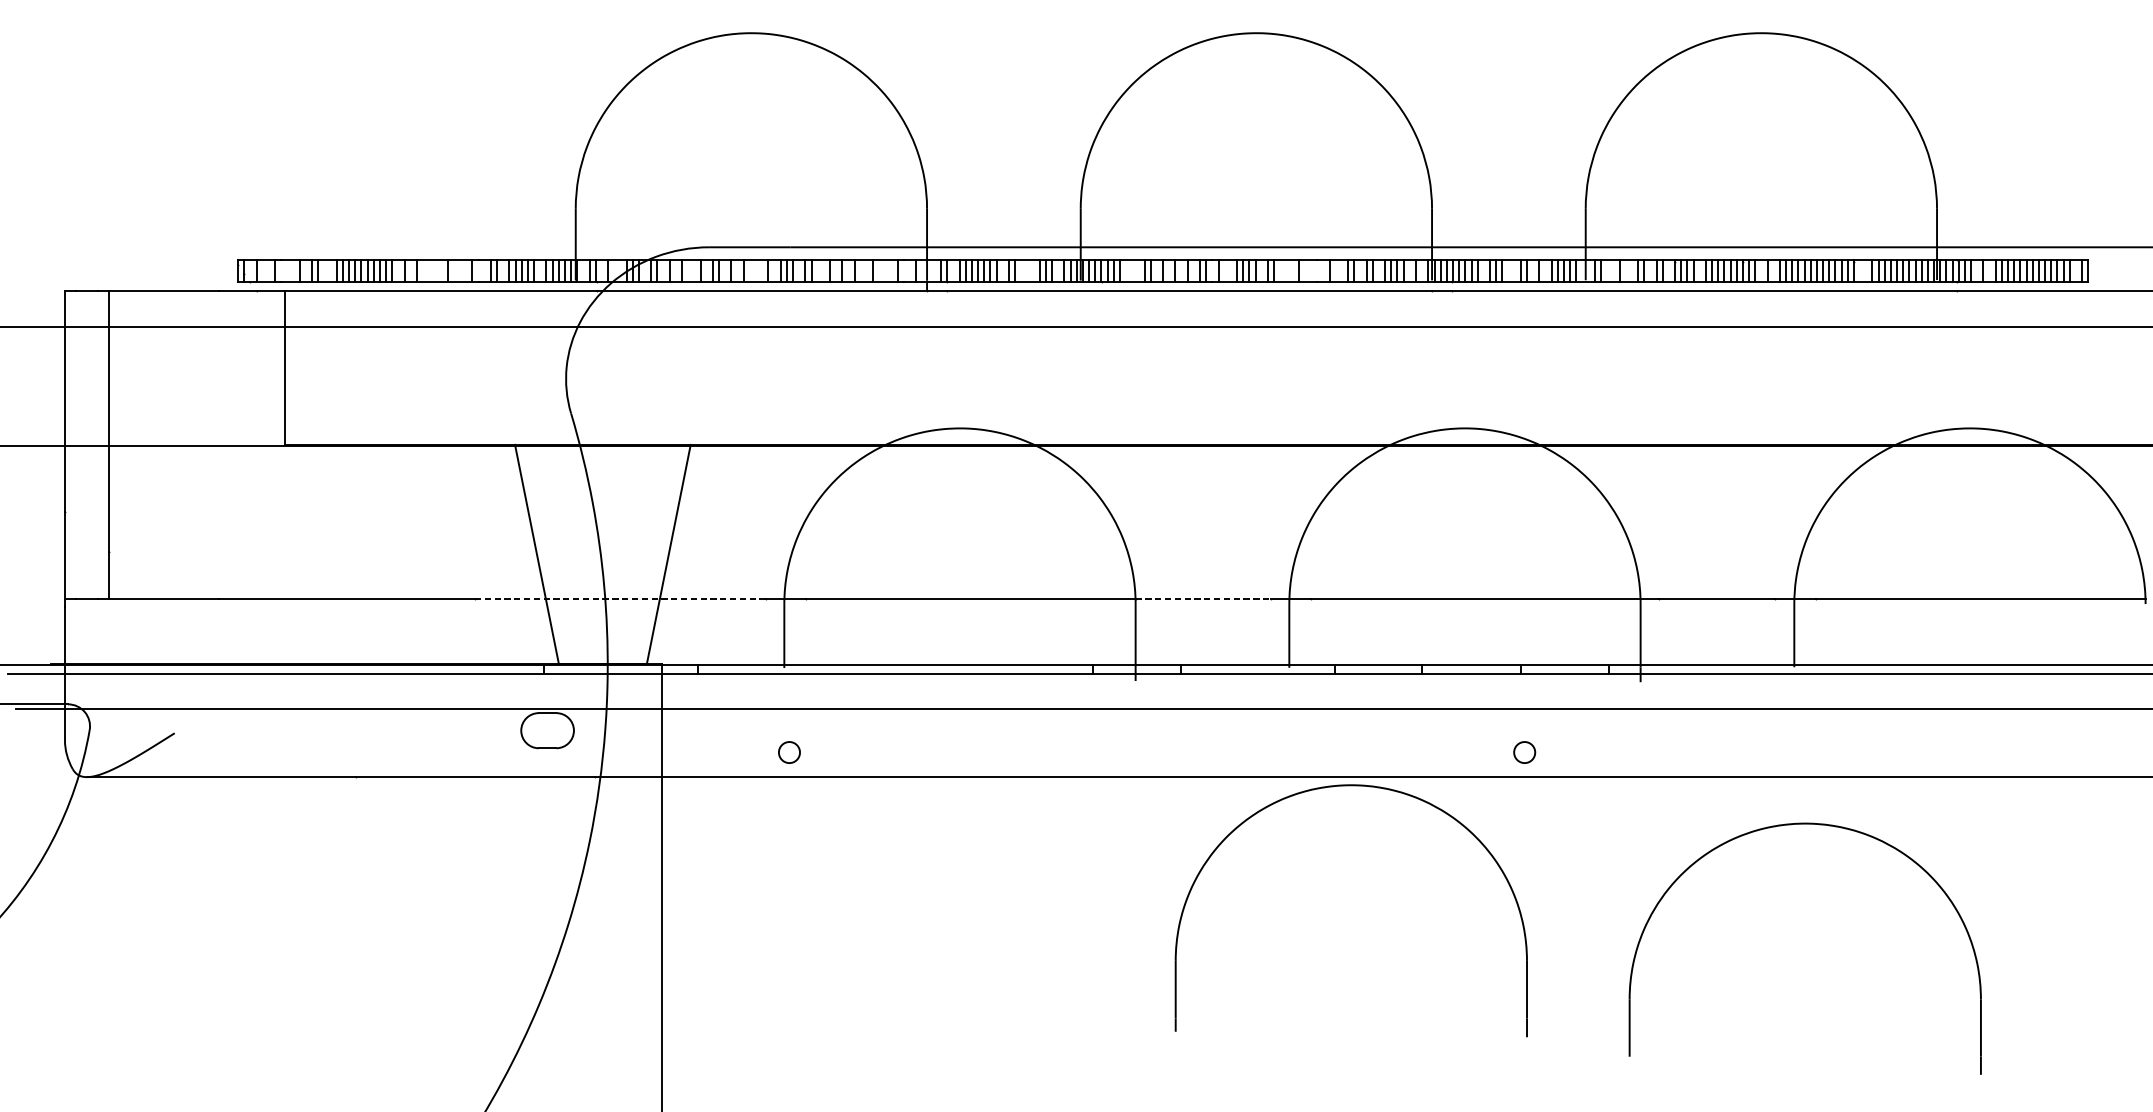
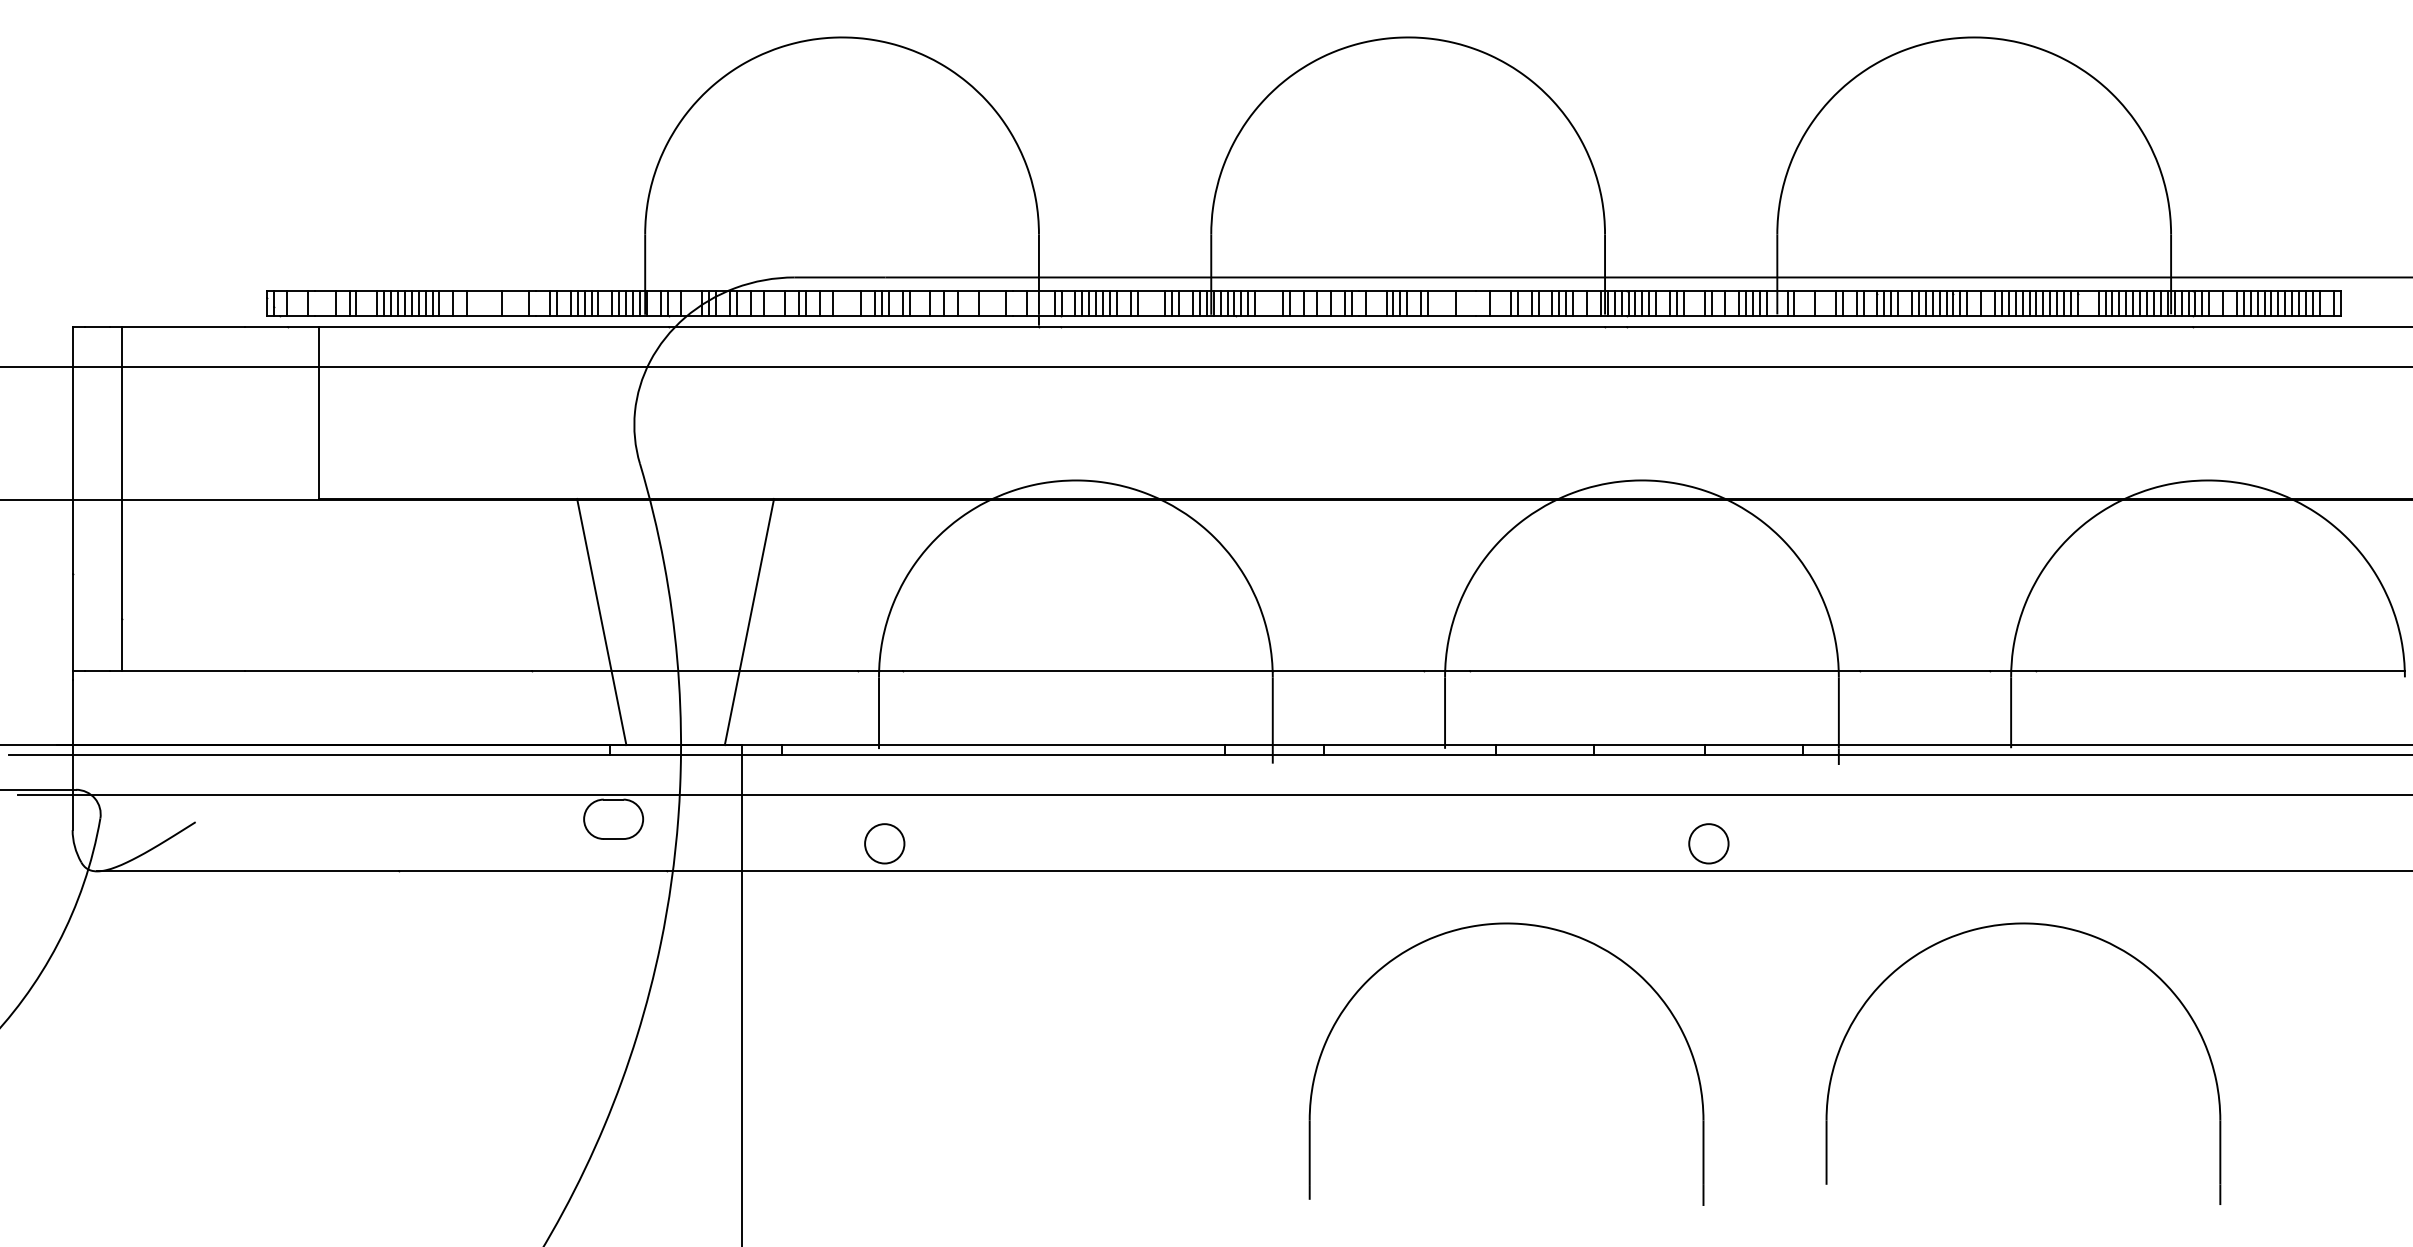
line: (620, 598) -> (695, 671), dashed -> solid
line: (1203, 598) -> (1348, 671), dashed -> solid
circle: (789, 752) -> (884, 843), size x1.67
circle: (1524, 752) -> (1708, 843), size x1.67
part: (1351, 786) -> (1506, 924), moved

